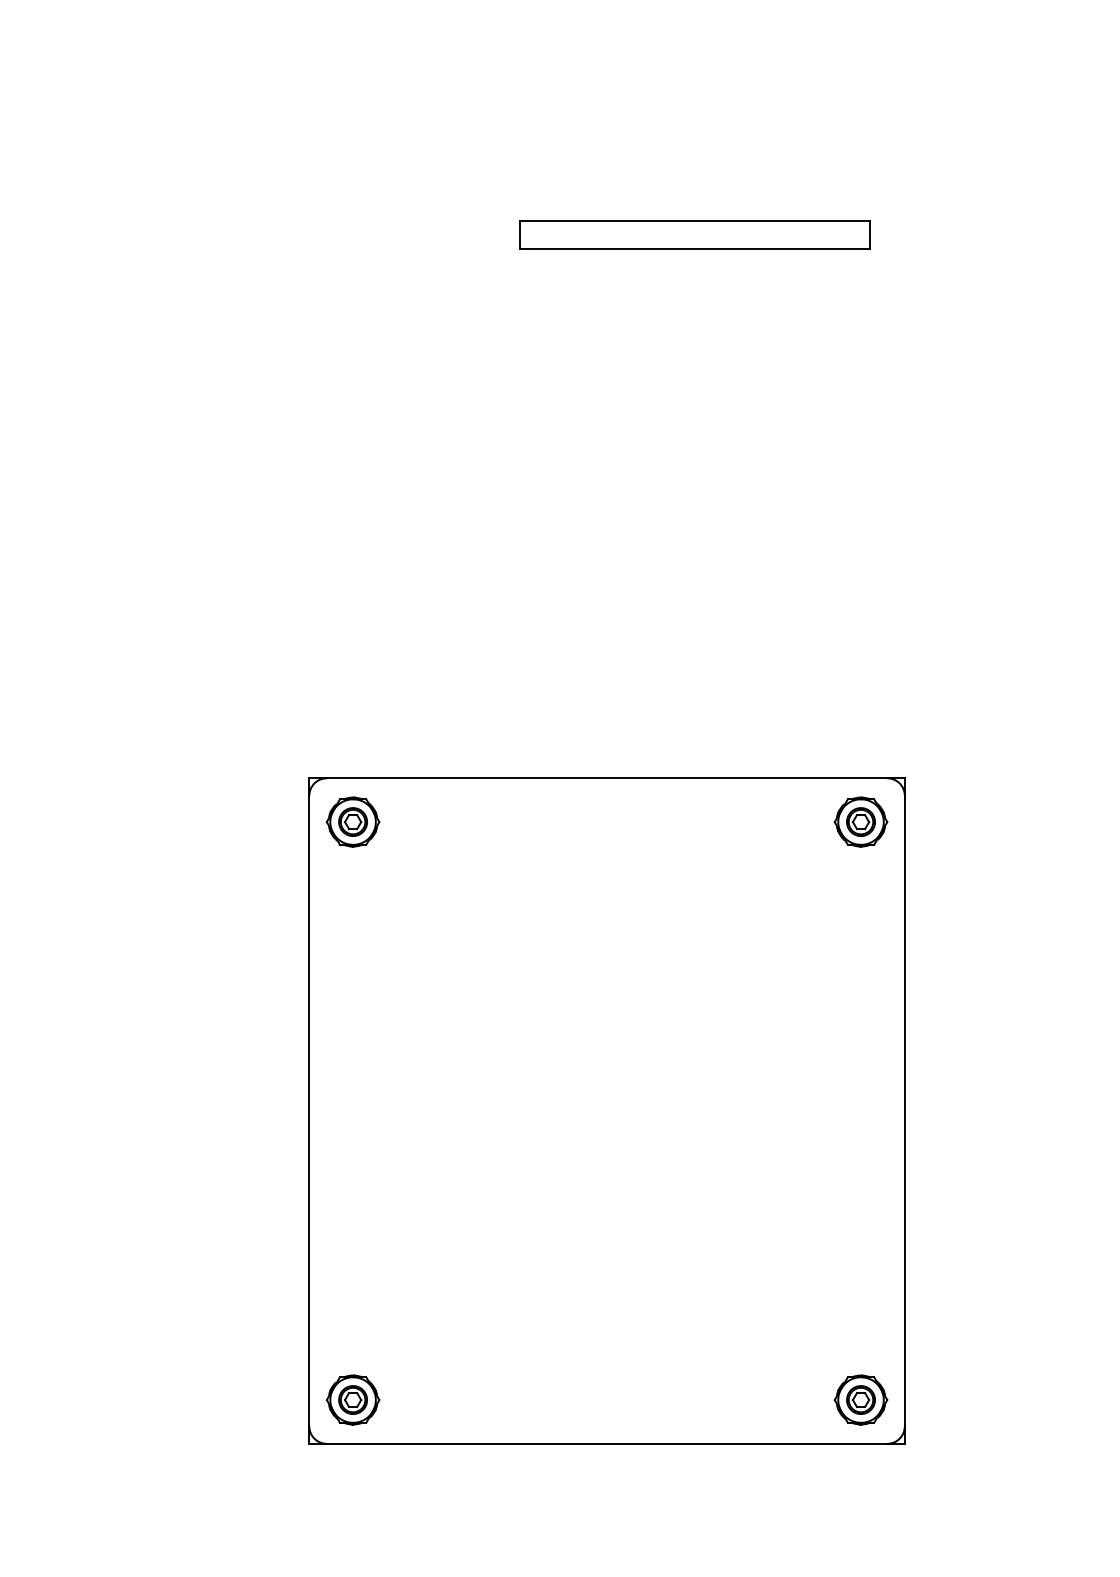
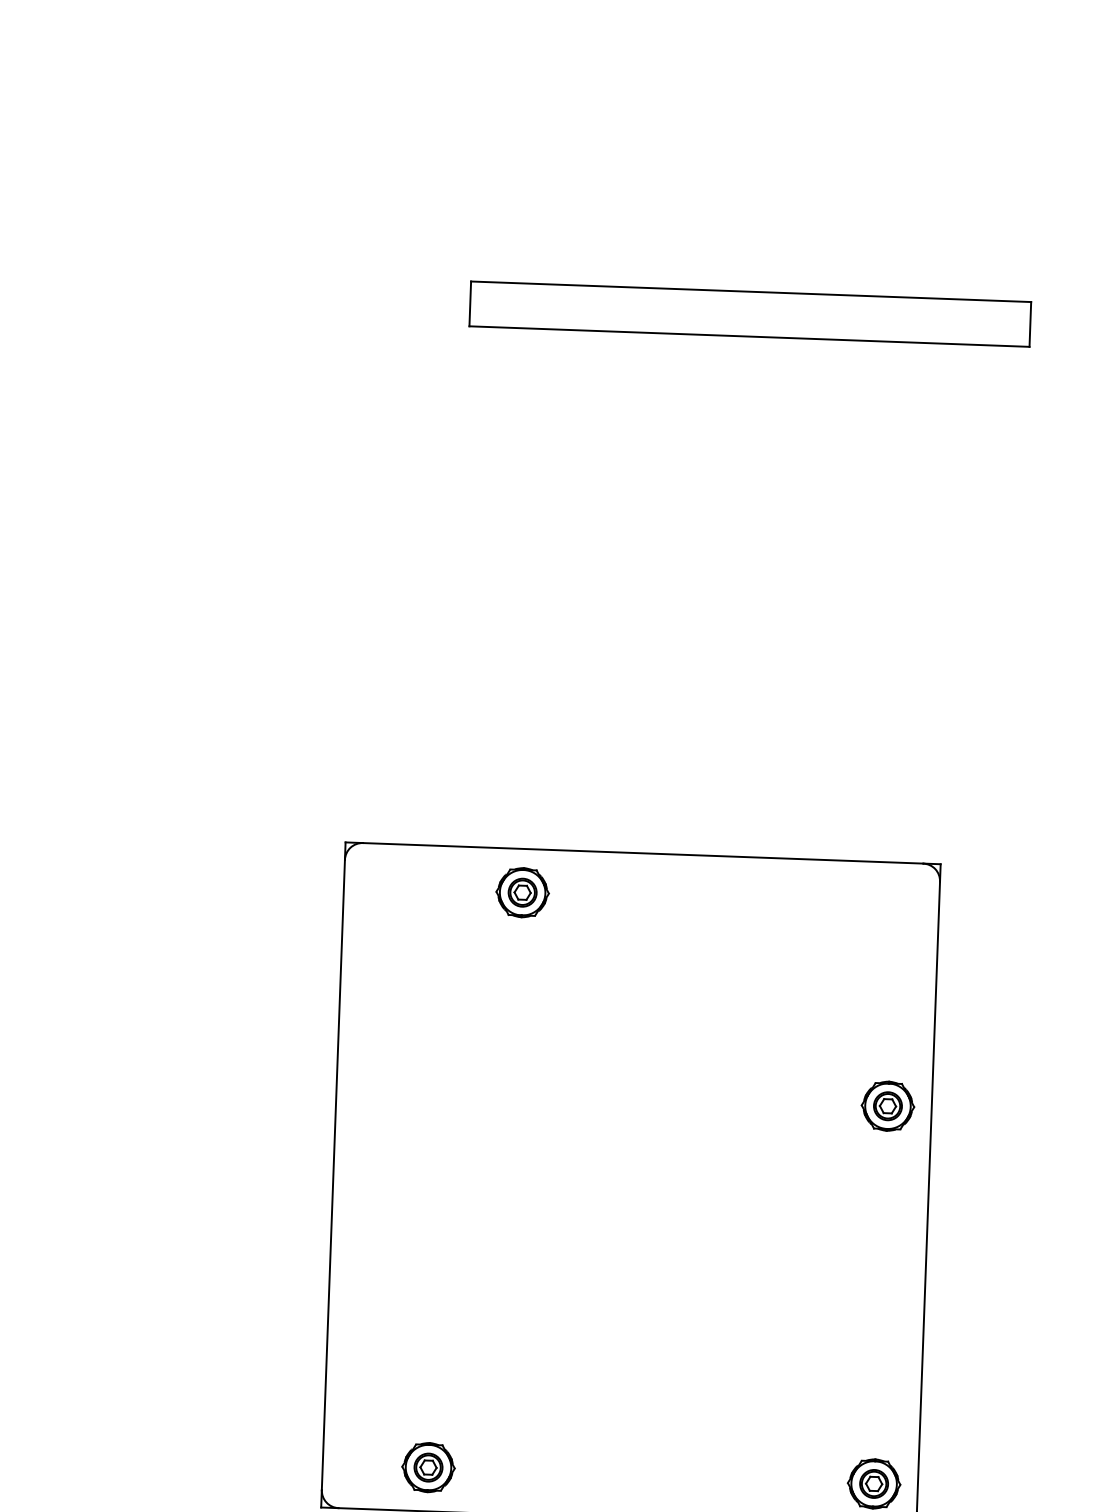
part: (694, 234) -> (750, 313), size x1.6
part: (352, 821) -> (522, 892), moved
part: (860, 821) -> (887, 1105), moved
part: (352, 1399) -> (427, 1467), moved

